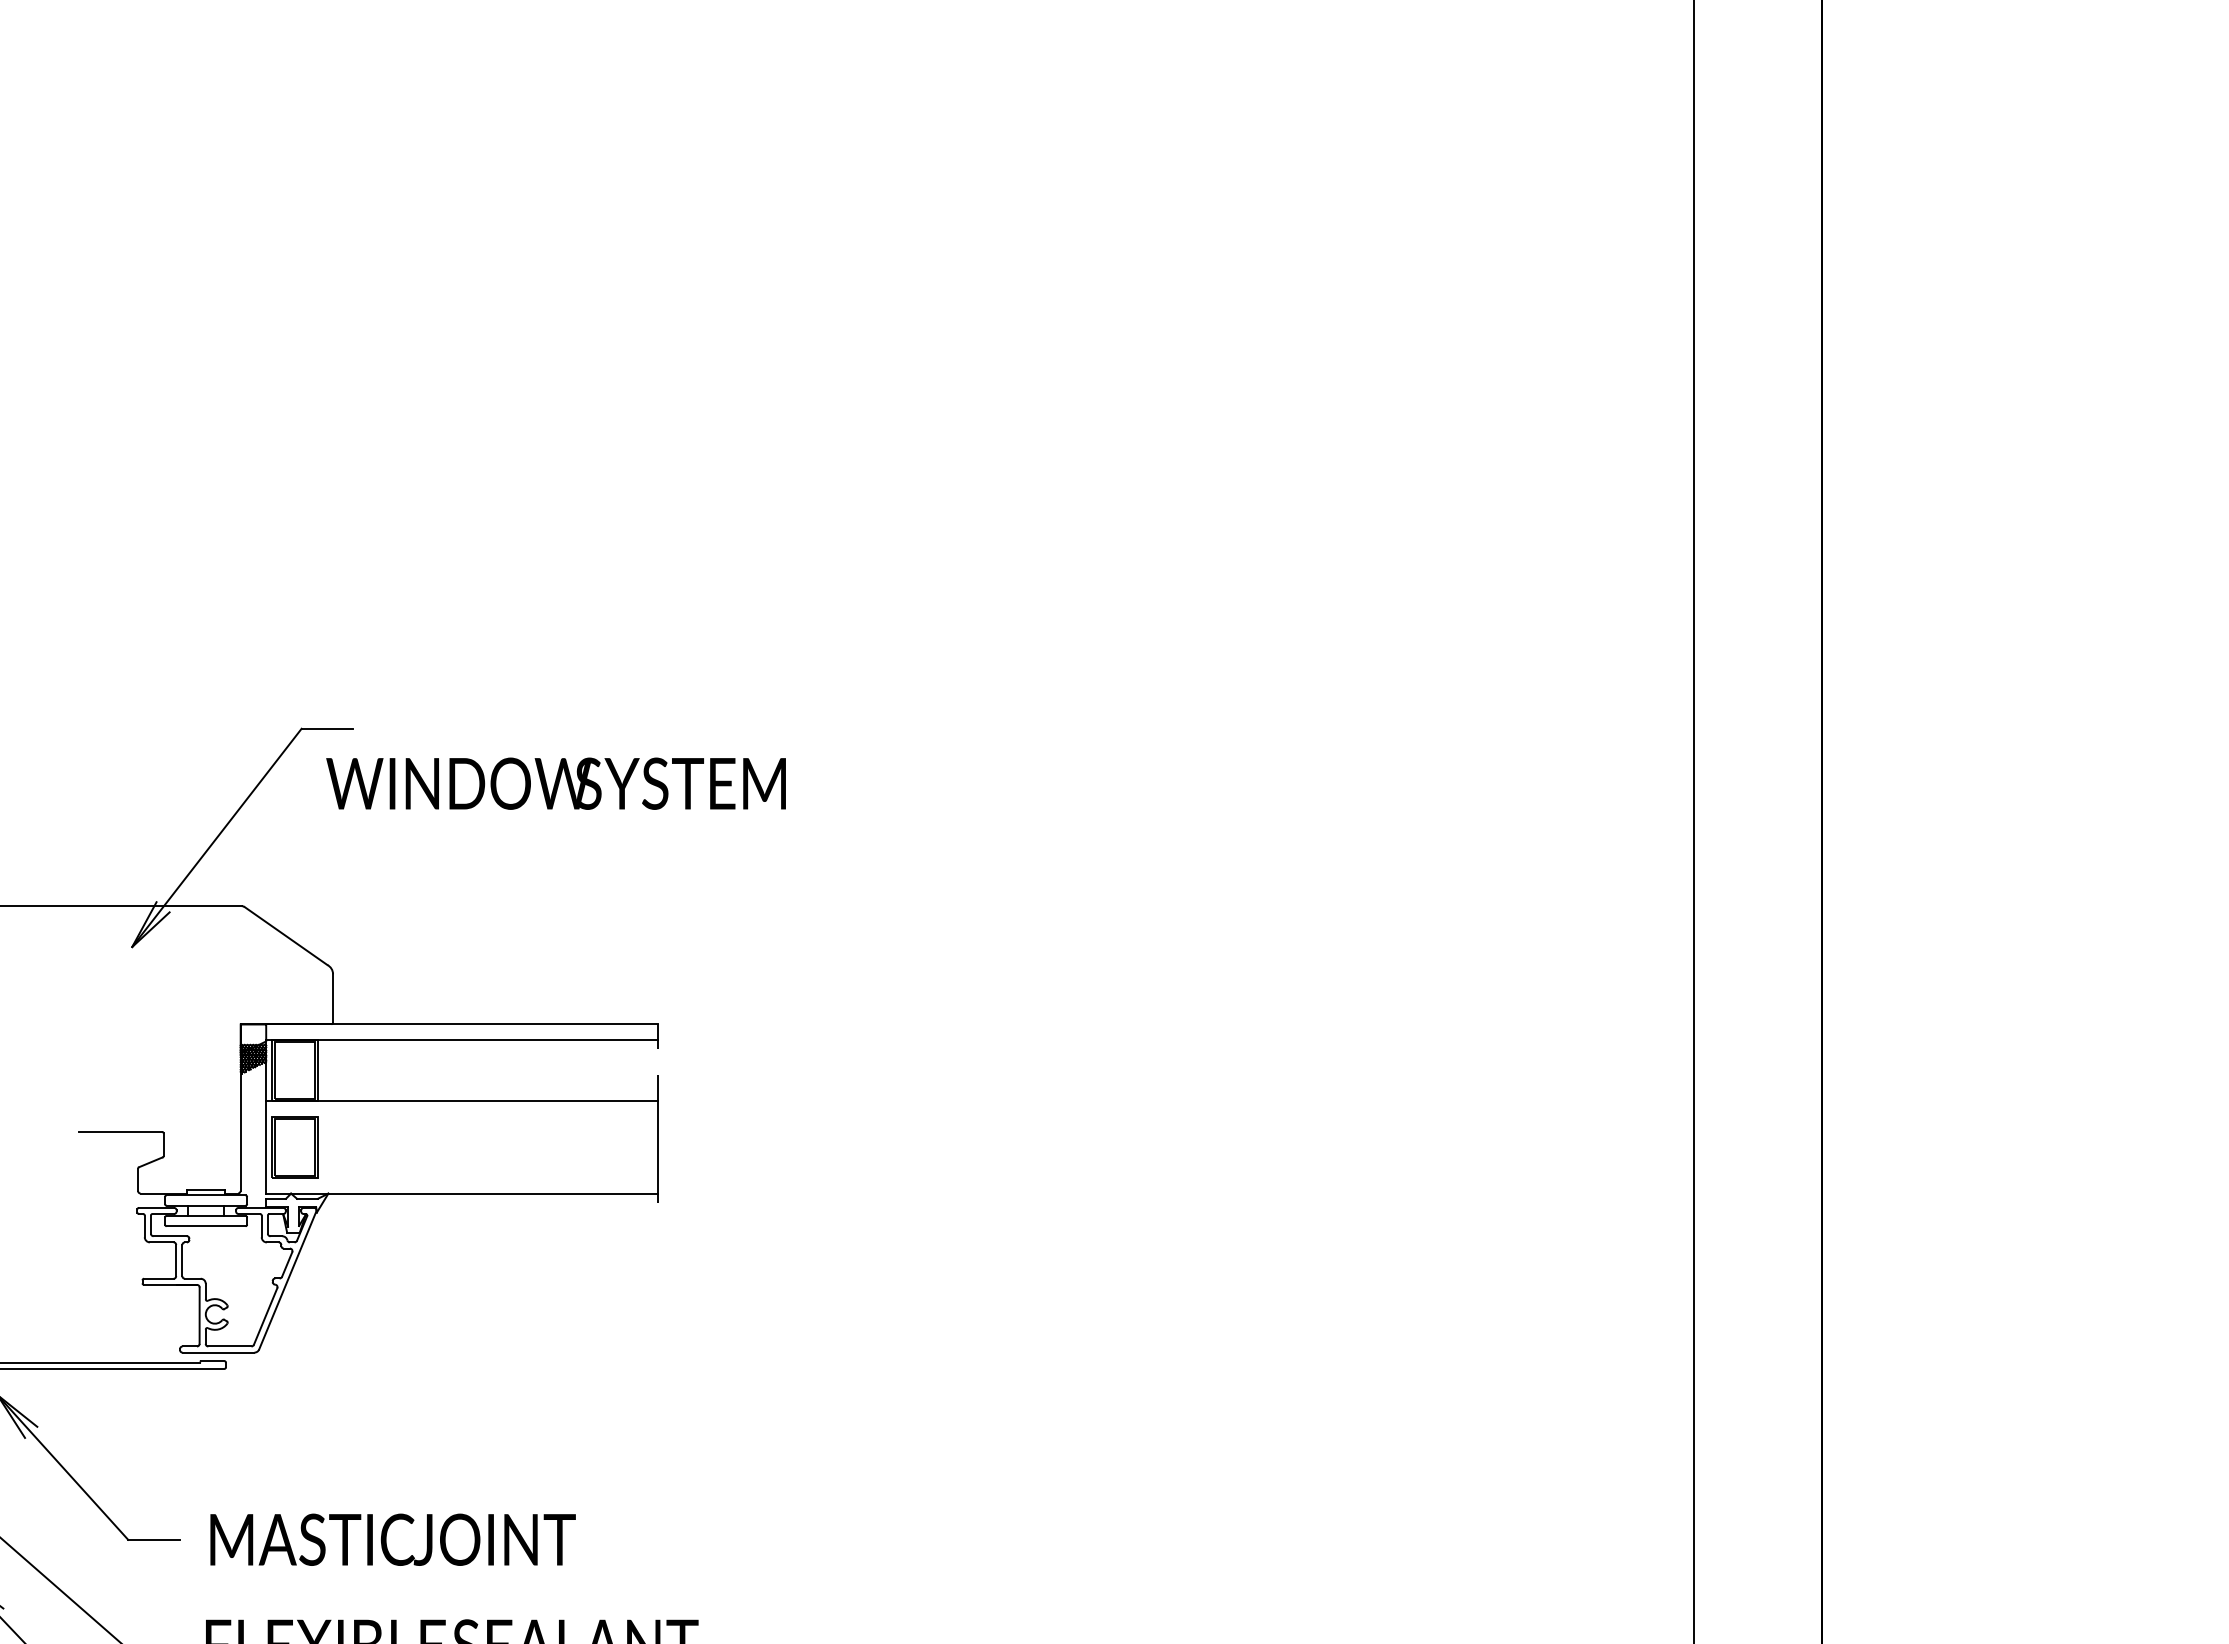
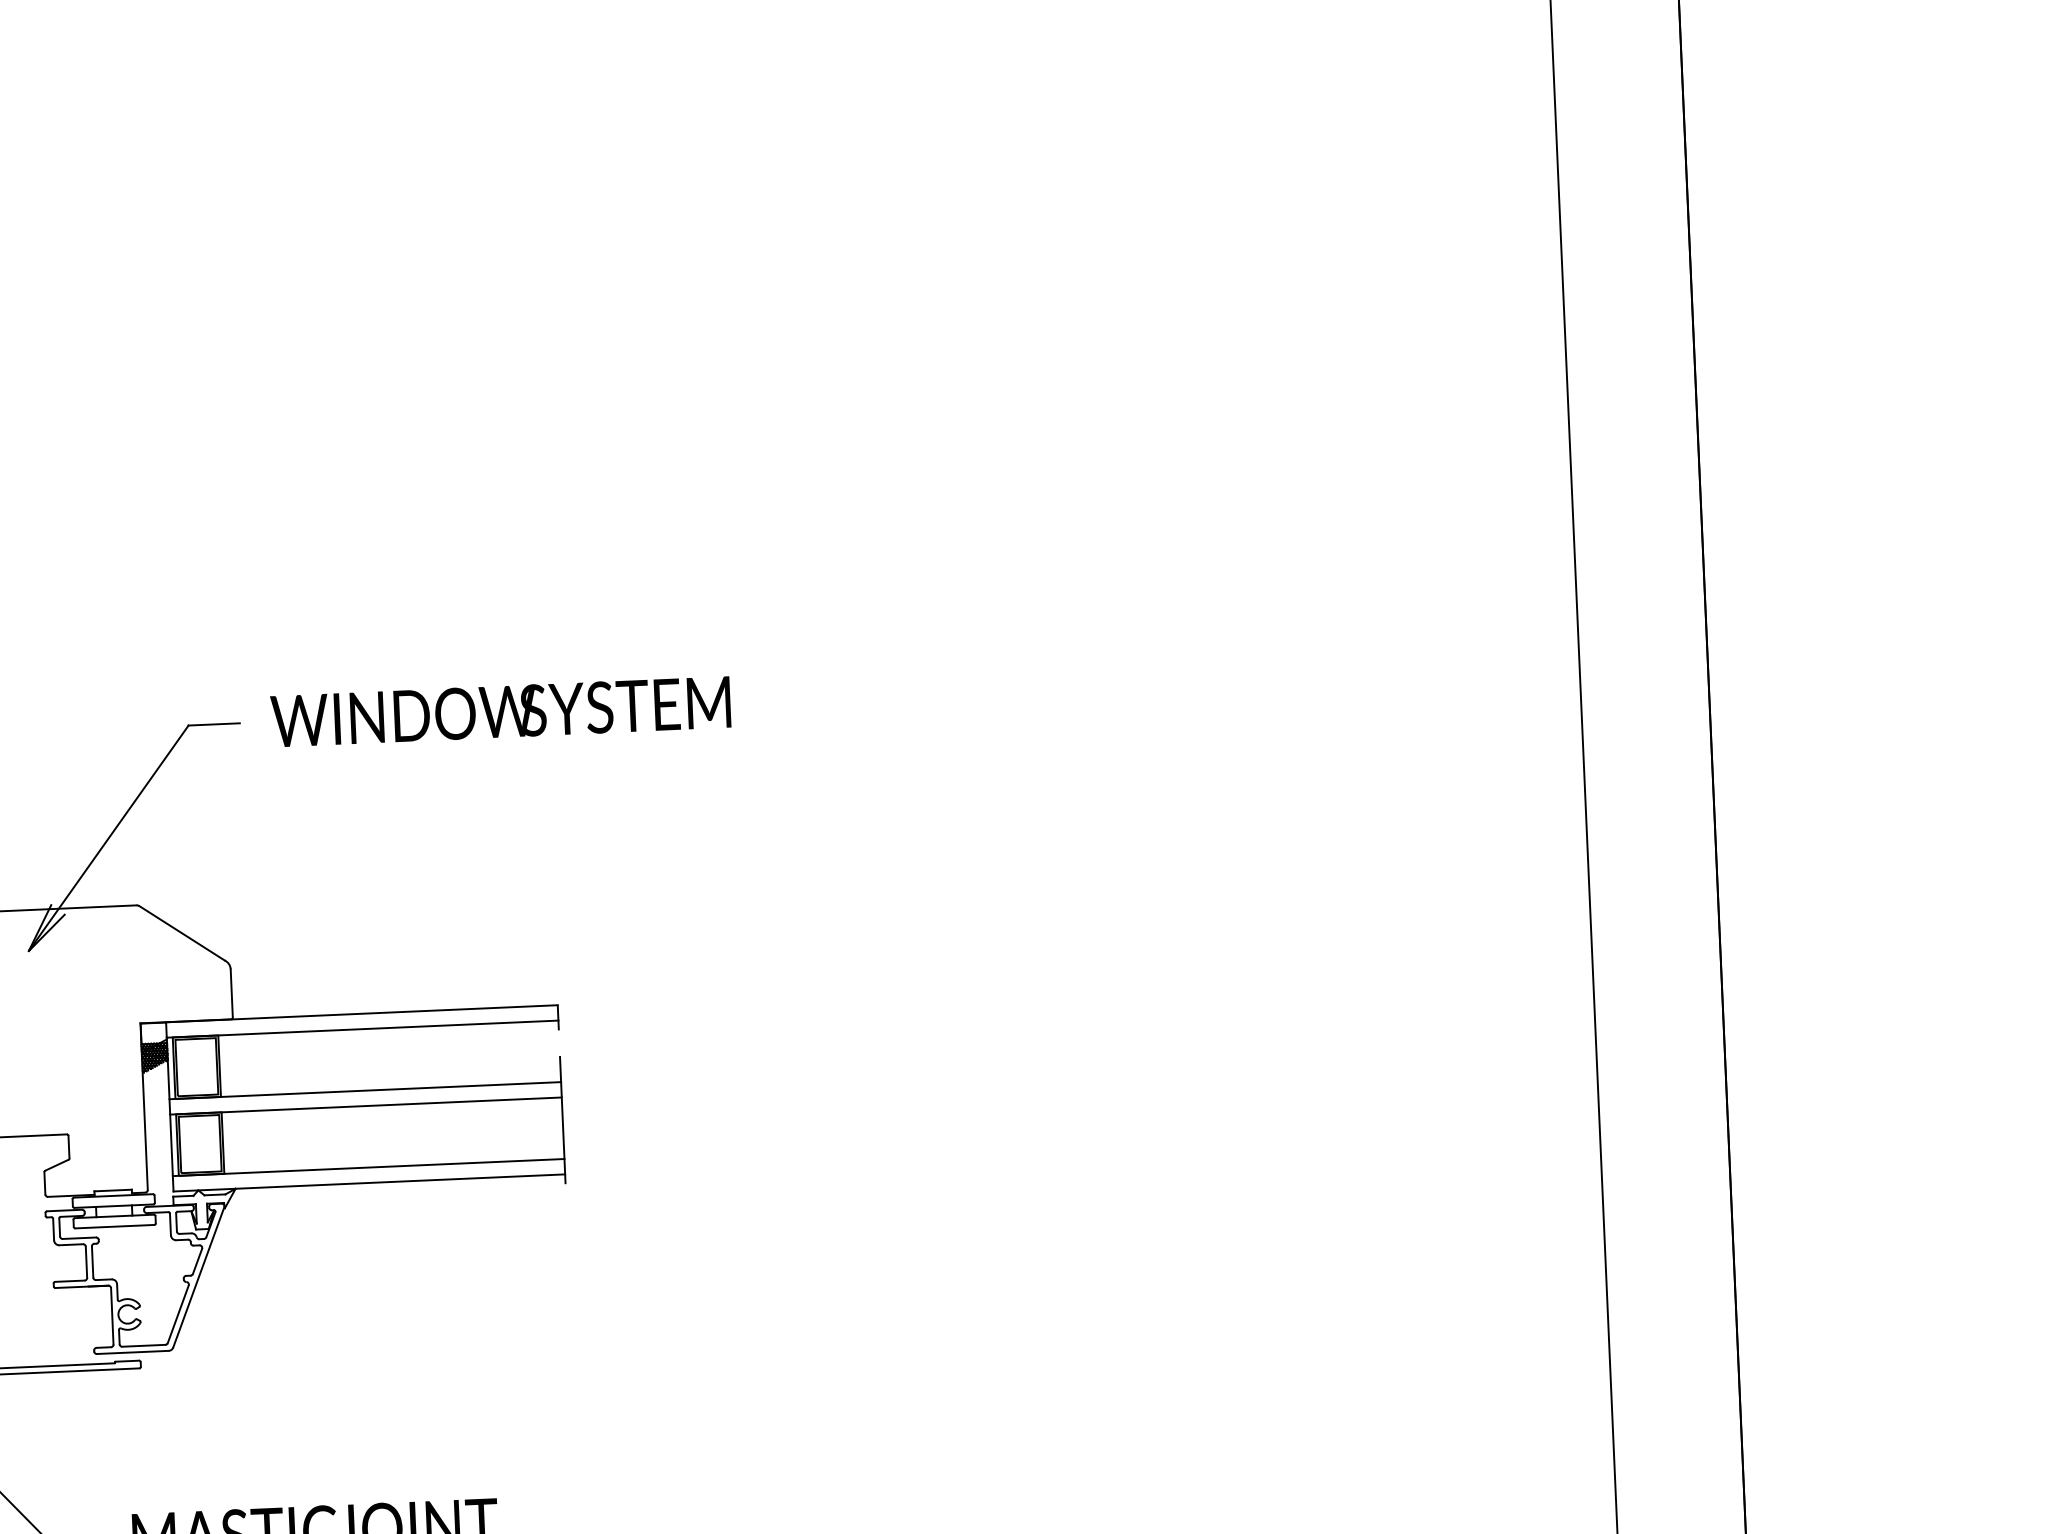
text: (555, 783) -> (500, 711), moved
line: (462, 1116) -> (366, 1105), added
line: (462, 1178) -> (368, 1167), added

